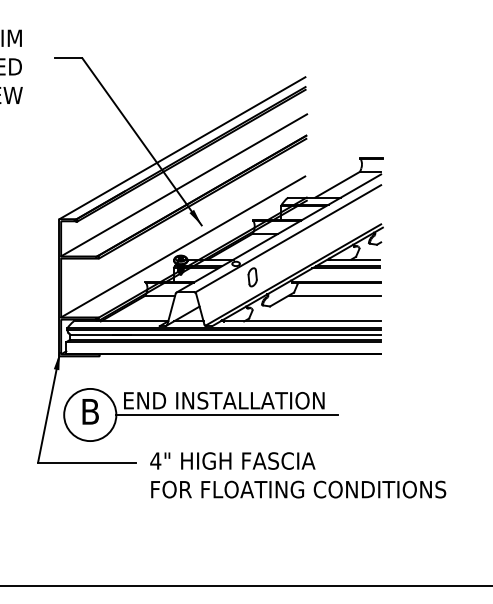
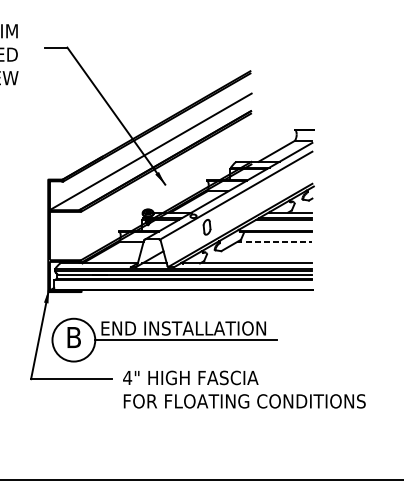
line: (182, 148) -> (149, 121), removed
line: (182, 246) -> (149, 201), removed
line: (334, 295) -> (274, 242), solid -> dashed

